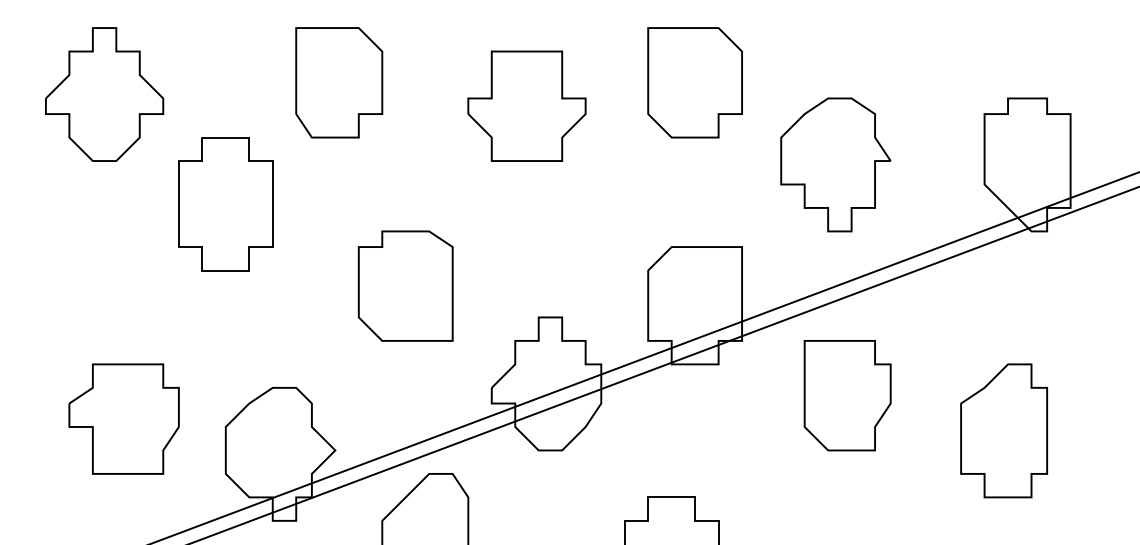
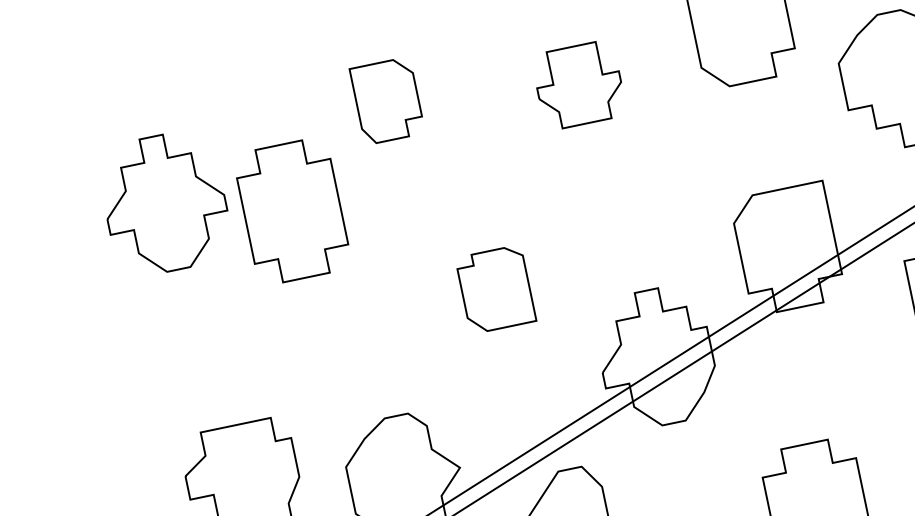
part: (339, 82) -> (387, 100), size x0.7
part: (104, 94) -> (164, 203), moved
part: (526, 105) -> (578, 84), size x0.7
part: (225, 204) -> (292, 211), moved
part: (405, 285) -> (495, 288), size x0.7

